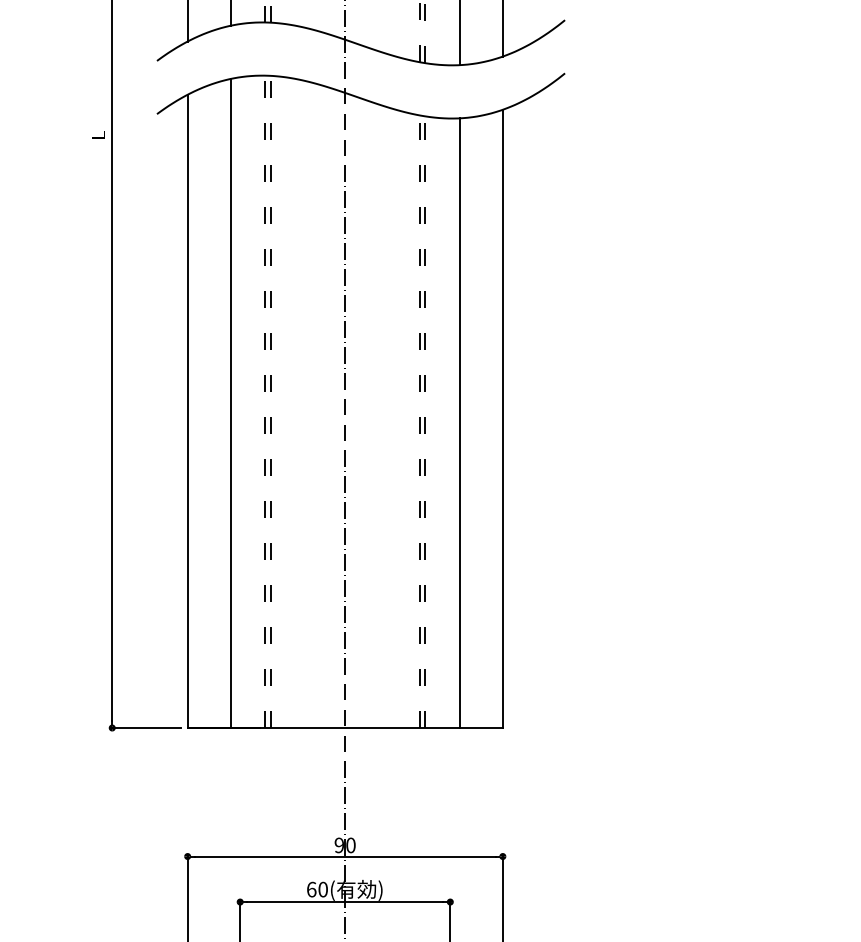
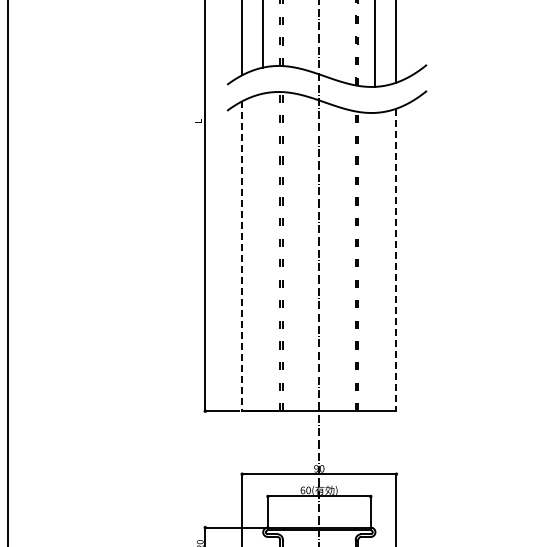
line: (231, 403) -> (263, 252), removed
line: (188, 411) -> (242, 256), solid -> dashed
line: (502, 419) -> (396, 260), solid -> dashed
line: (460, 421) -> (375, 261), removed

